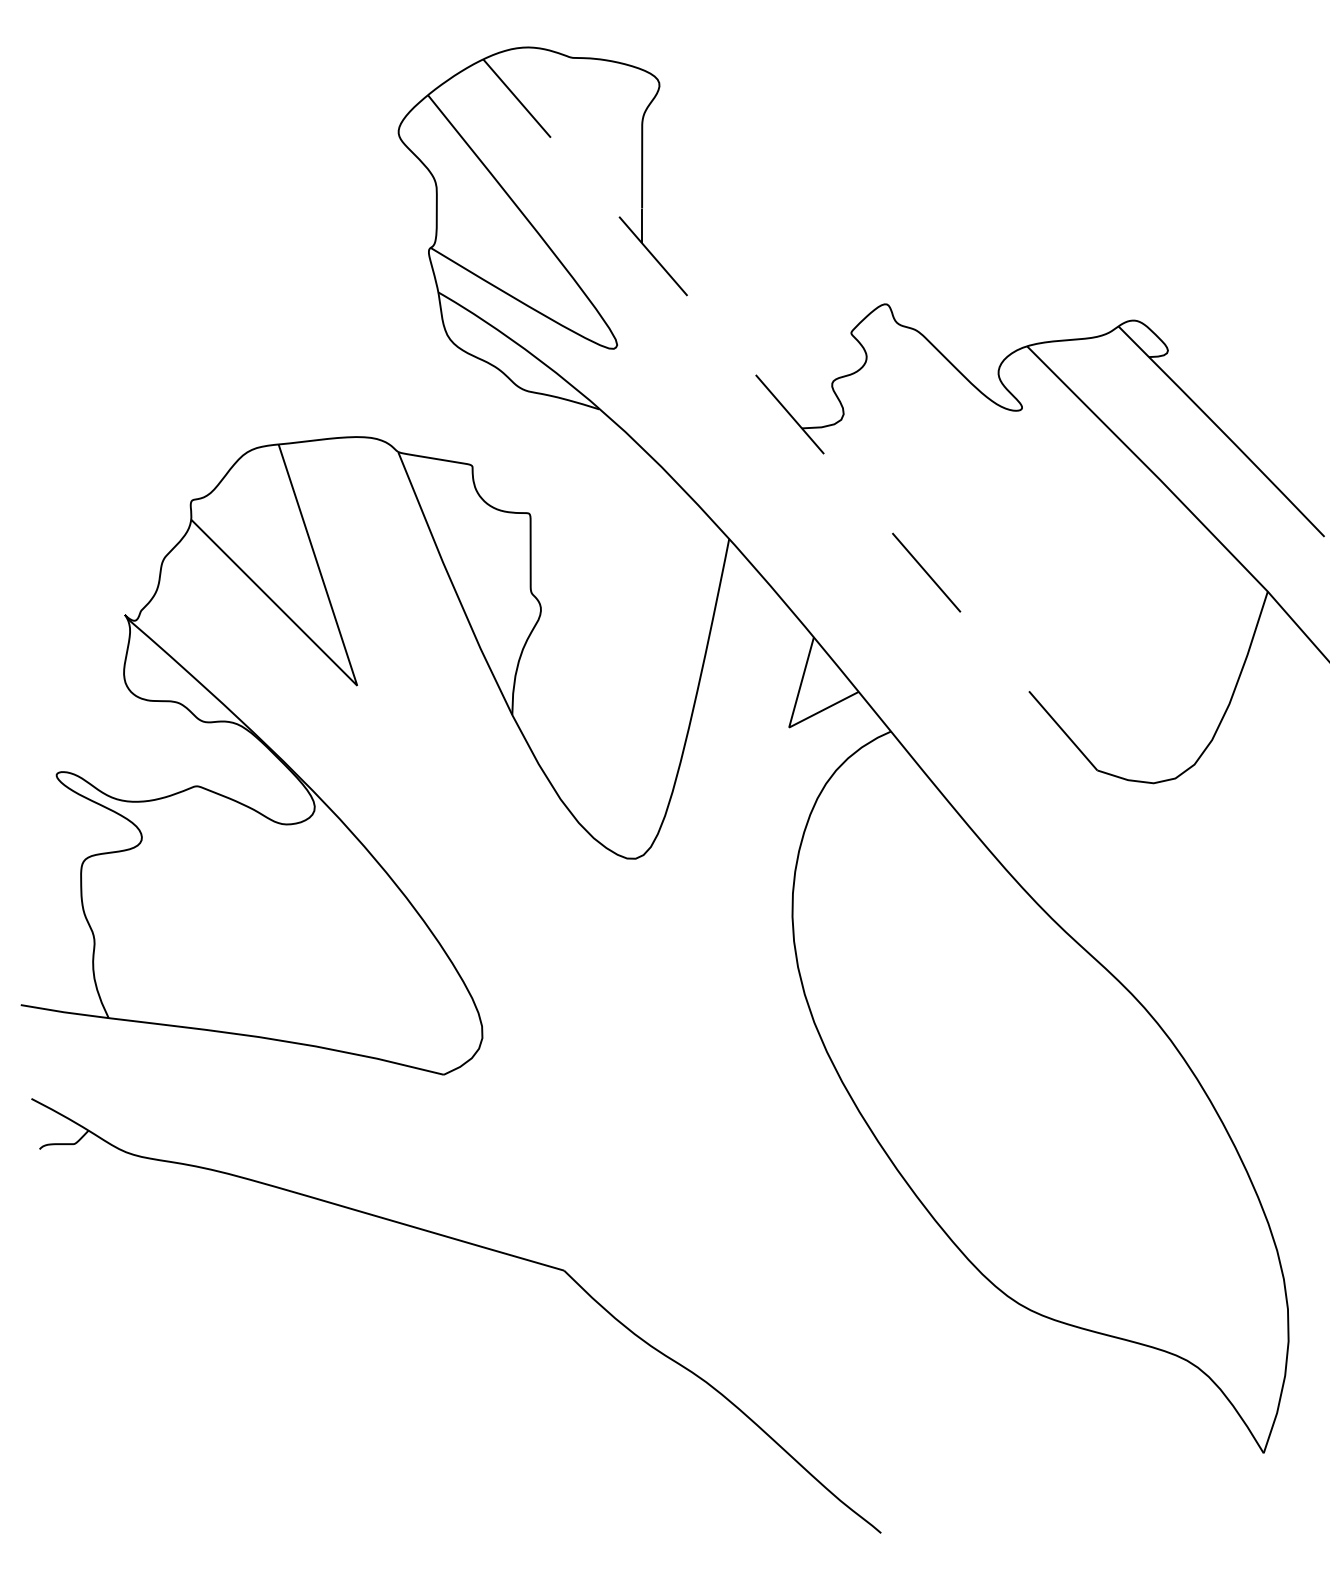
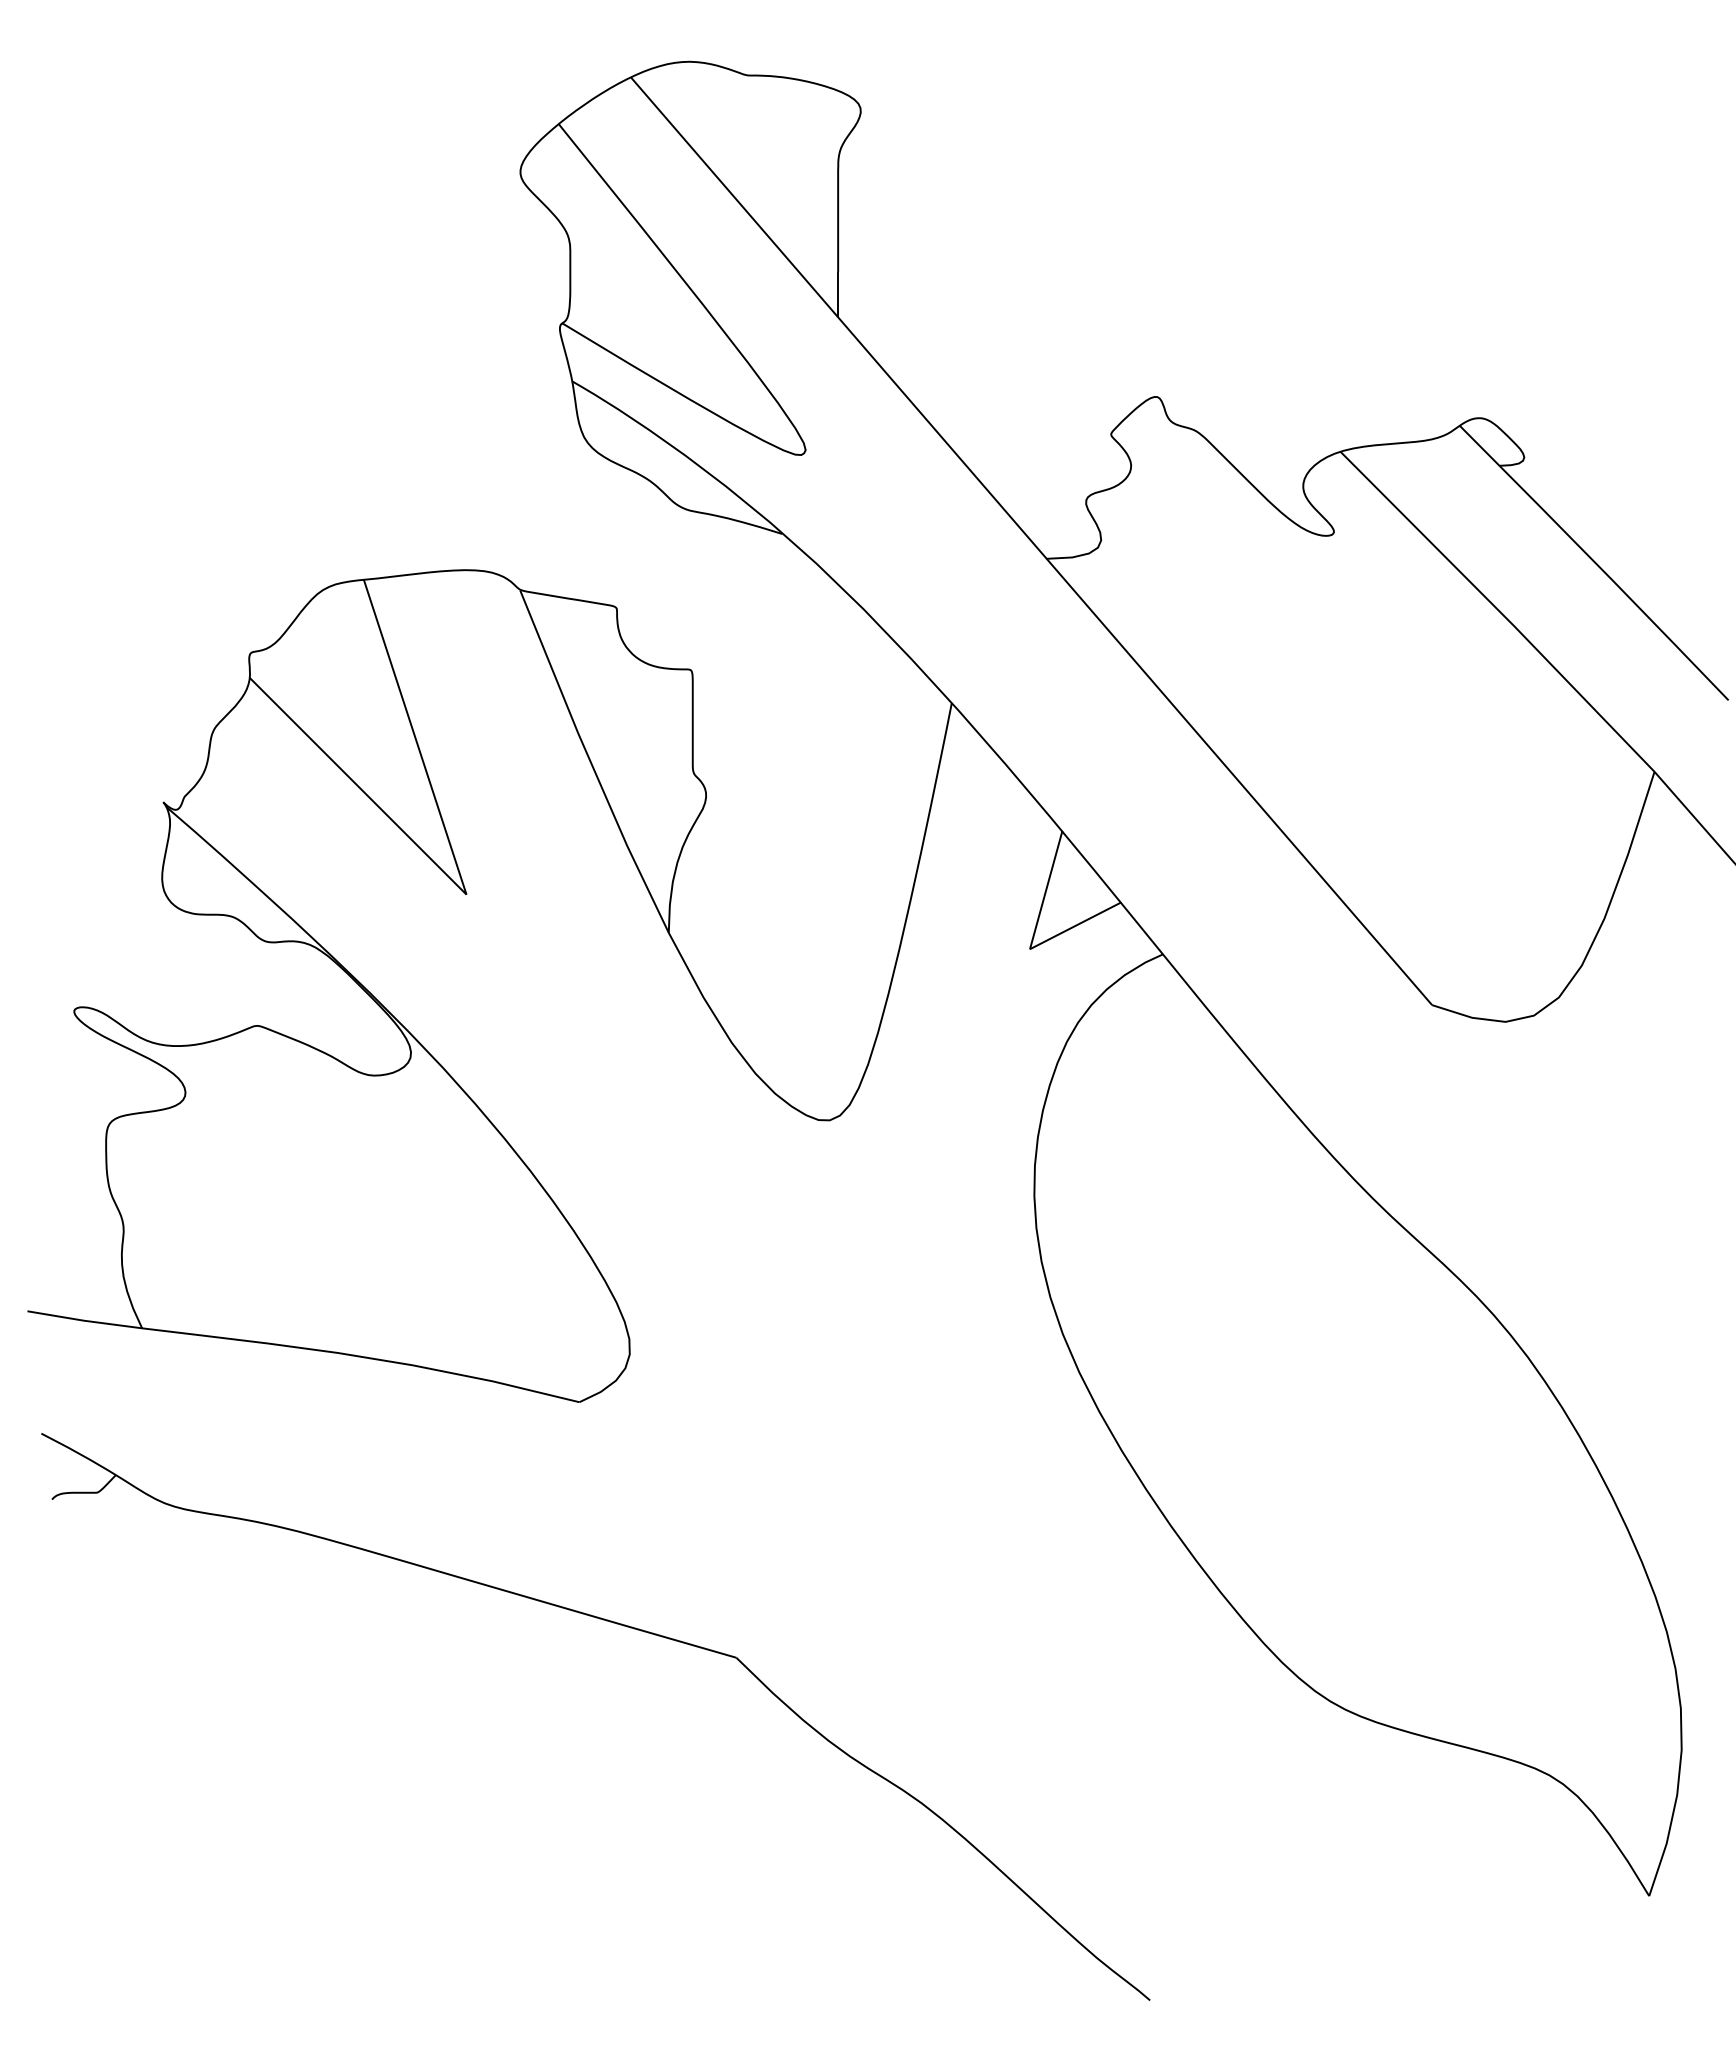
line: (790, 415) -> (1031, 541), dashed -> solid

